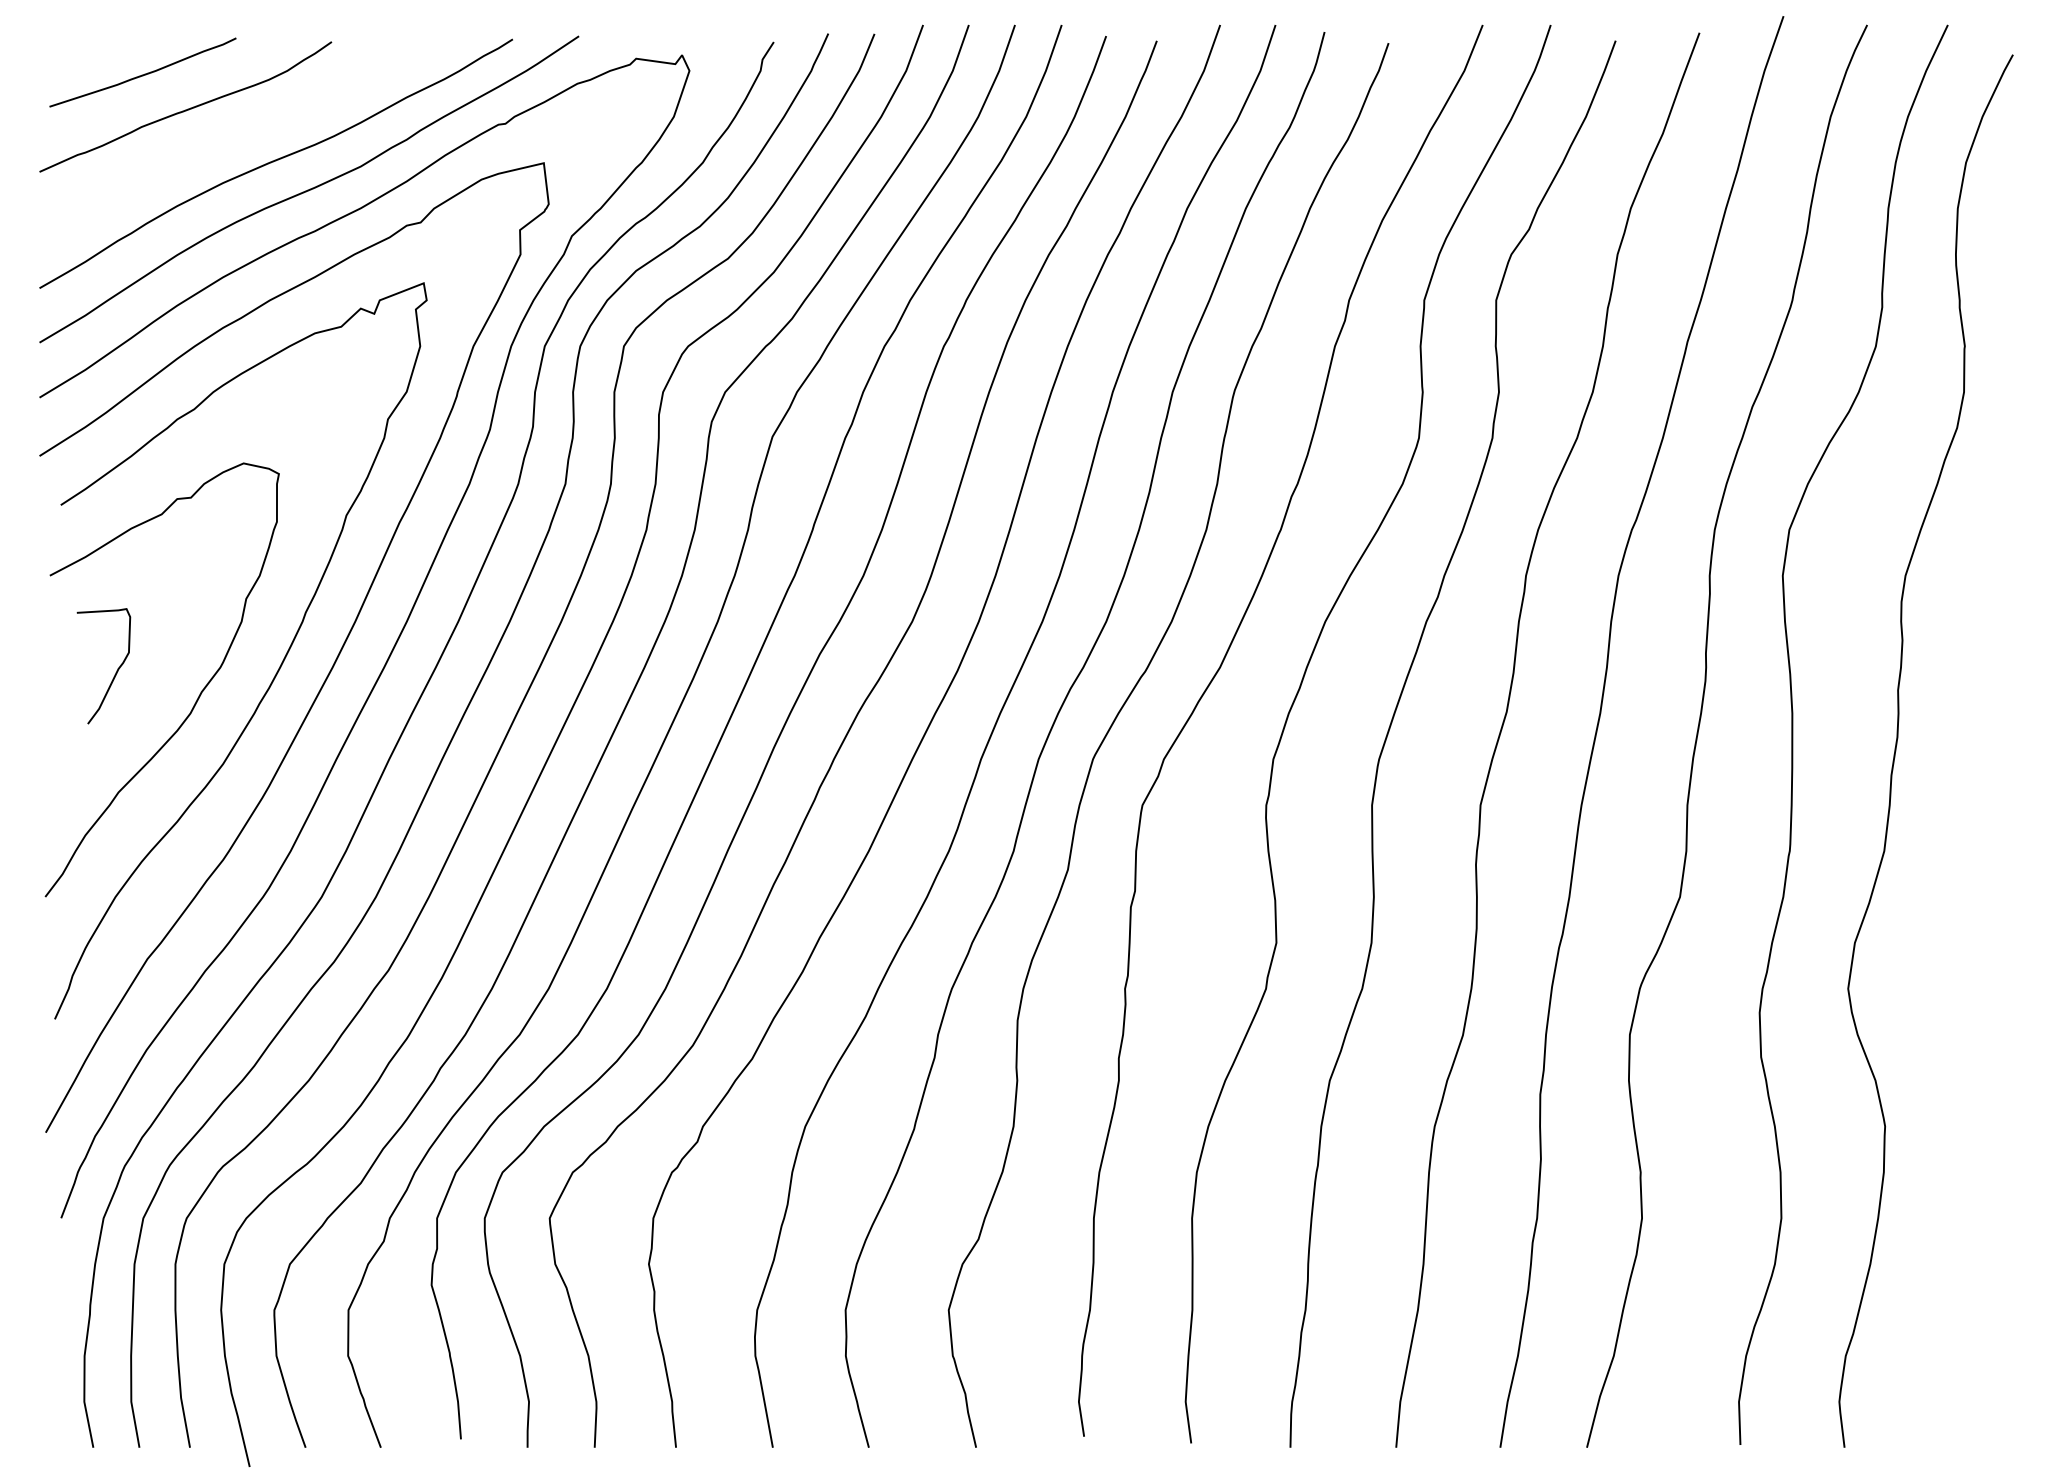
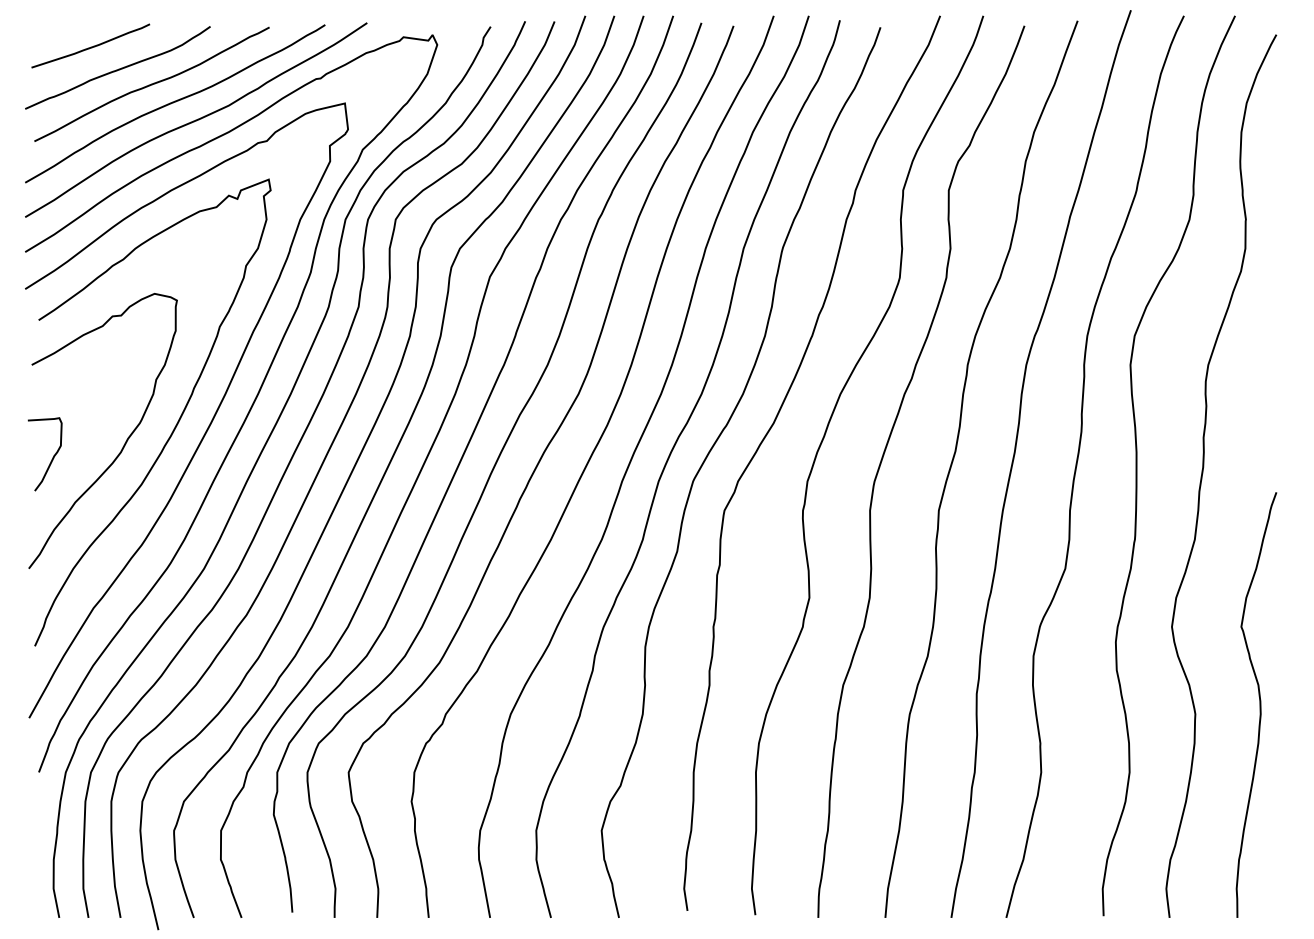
curve: (238, 131) -> (151, 83), added
curve: (115, 671) -> (52, 457), moved
curve: (1986, 1111) -> (1259, 704), added

